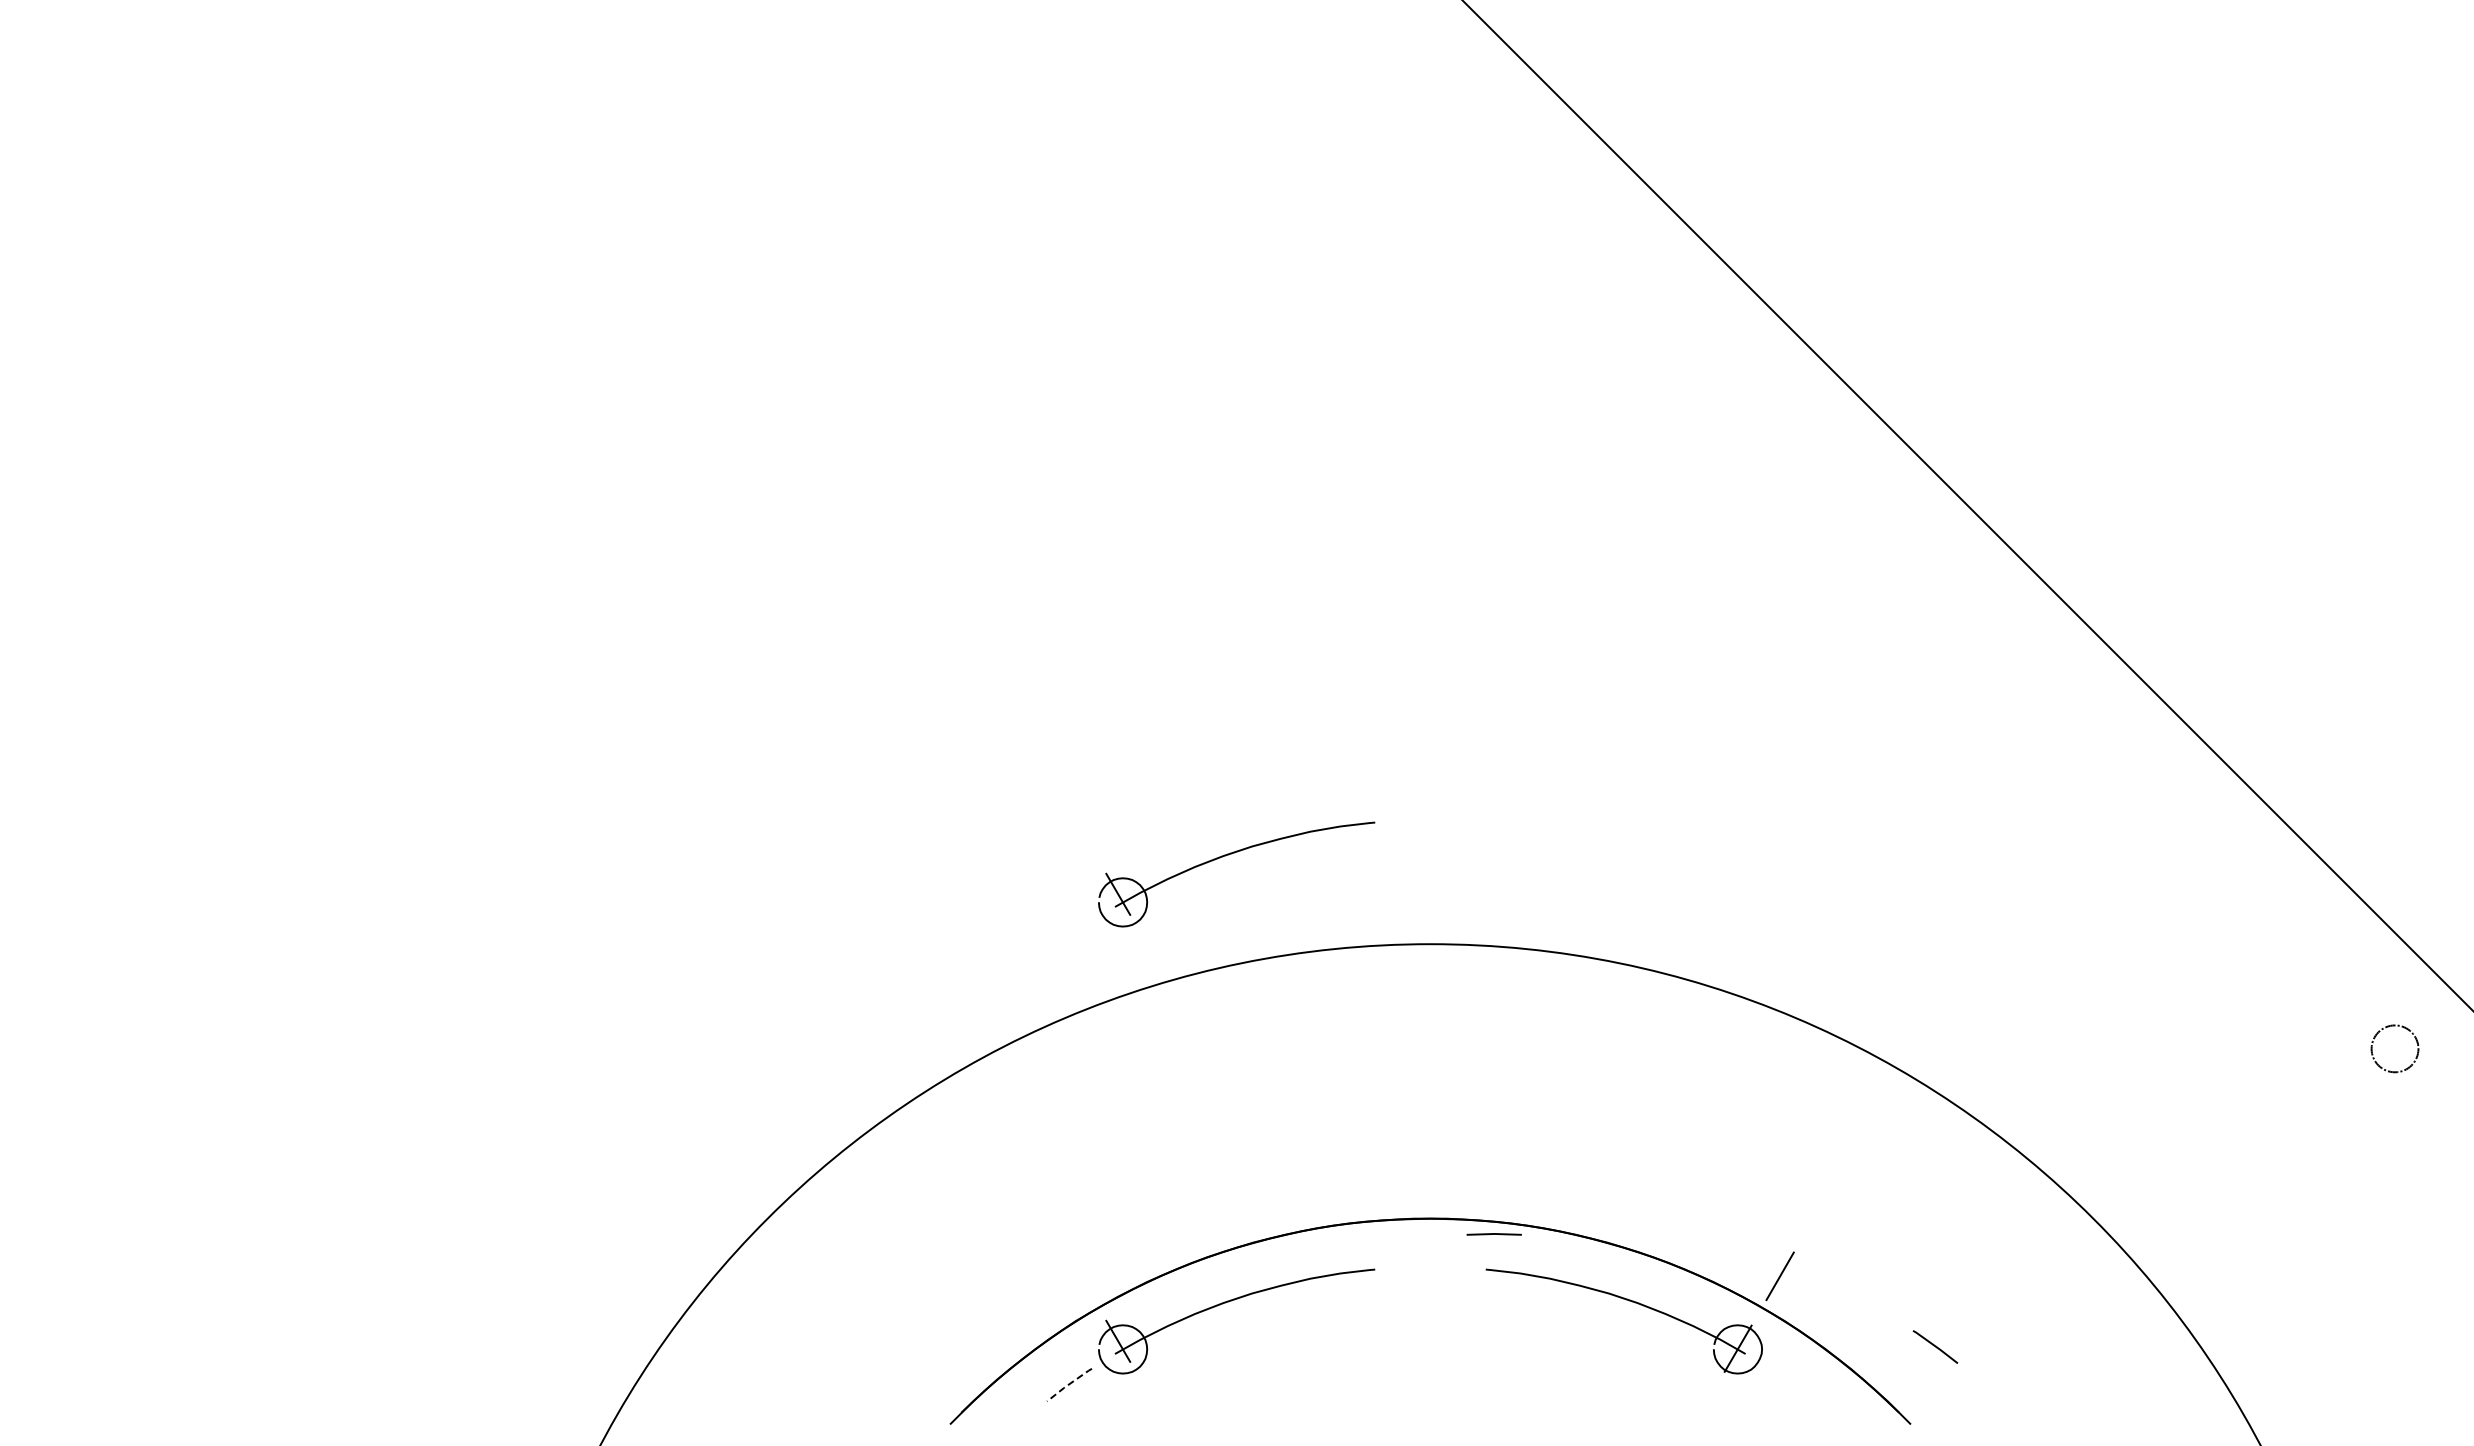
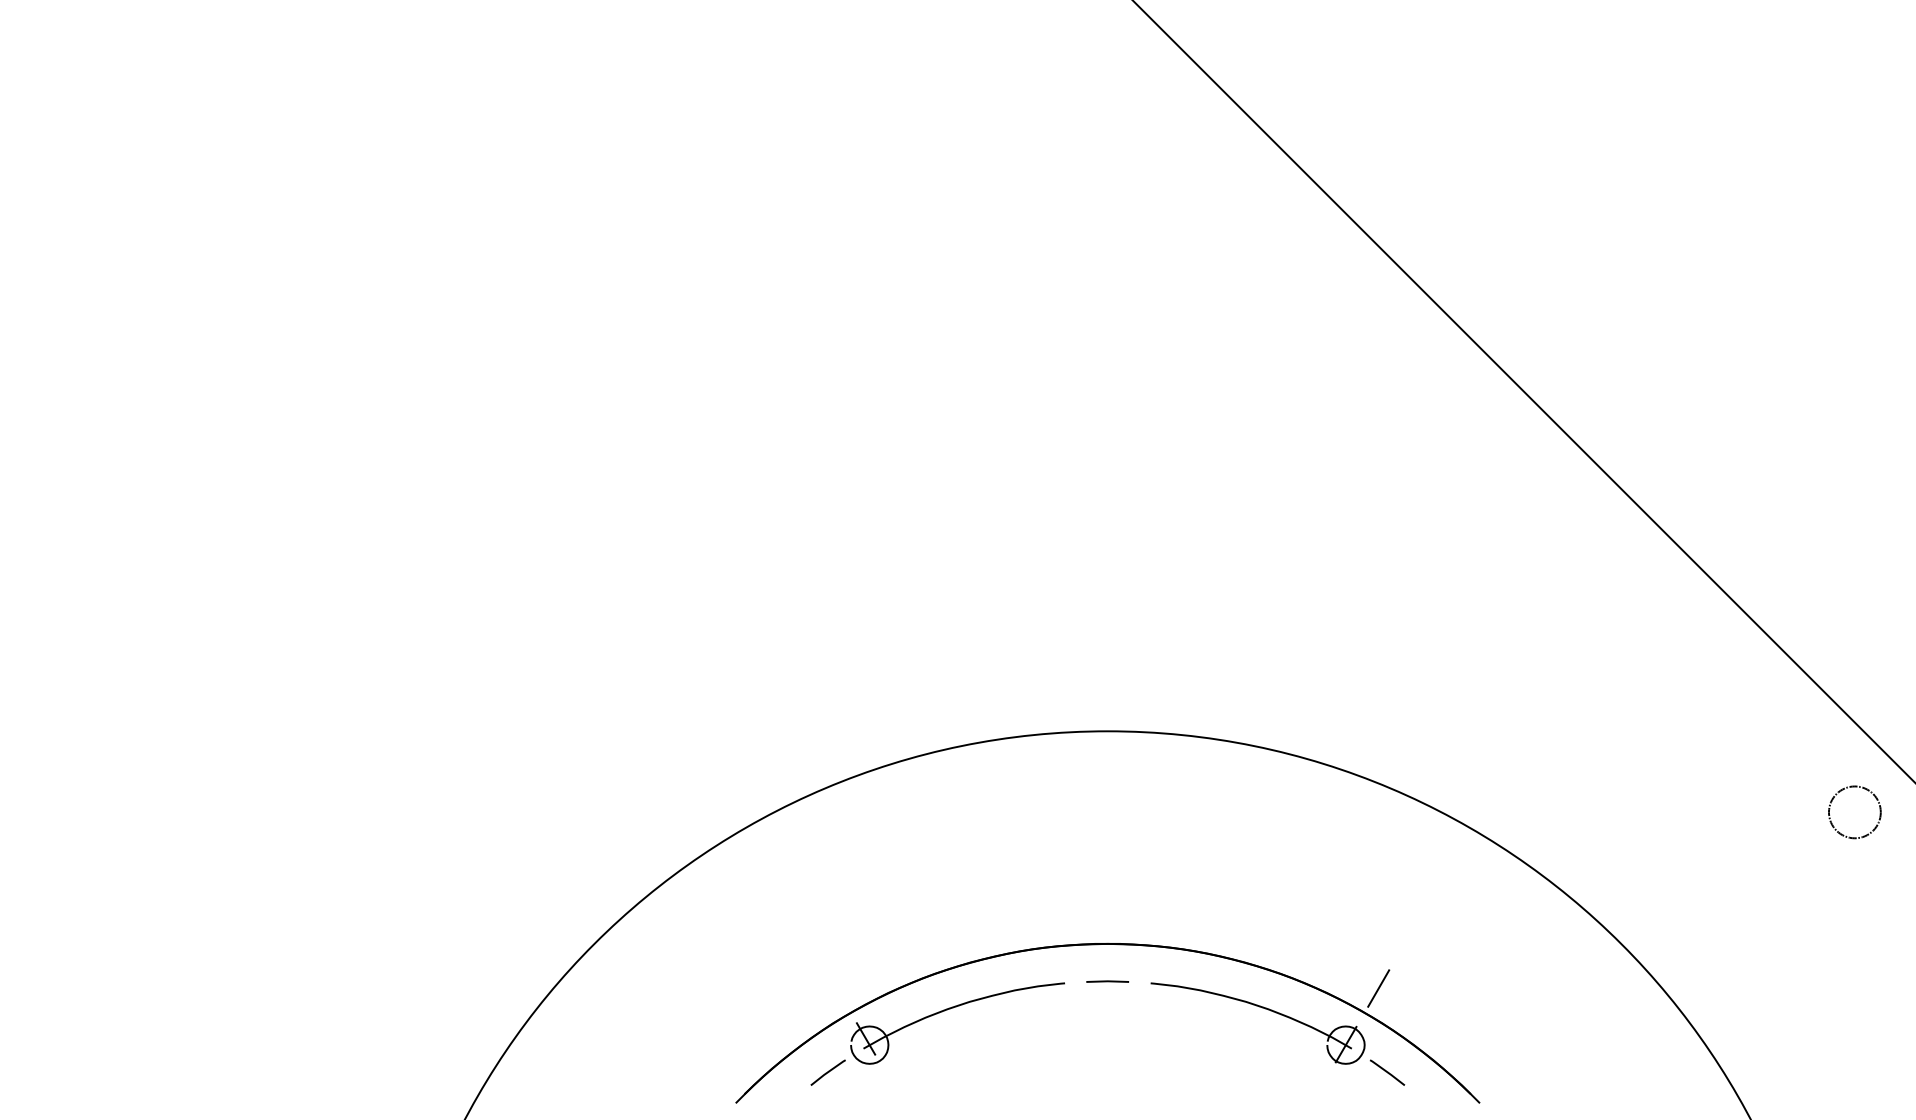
part: (1231, 854) -> (953, 661), removed
circle: (2394, 1048) -> (1854, 812), size x1.43
line: (1493, 1234) -> (1107, 981), moved
line: (1935, 1346) -> (1387, 1072), moved
line: (1068, 1384) -> (827, 1072), dashed -> solid

